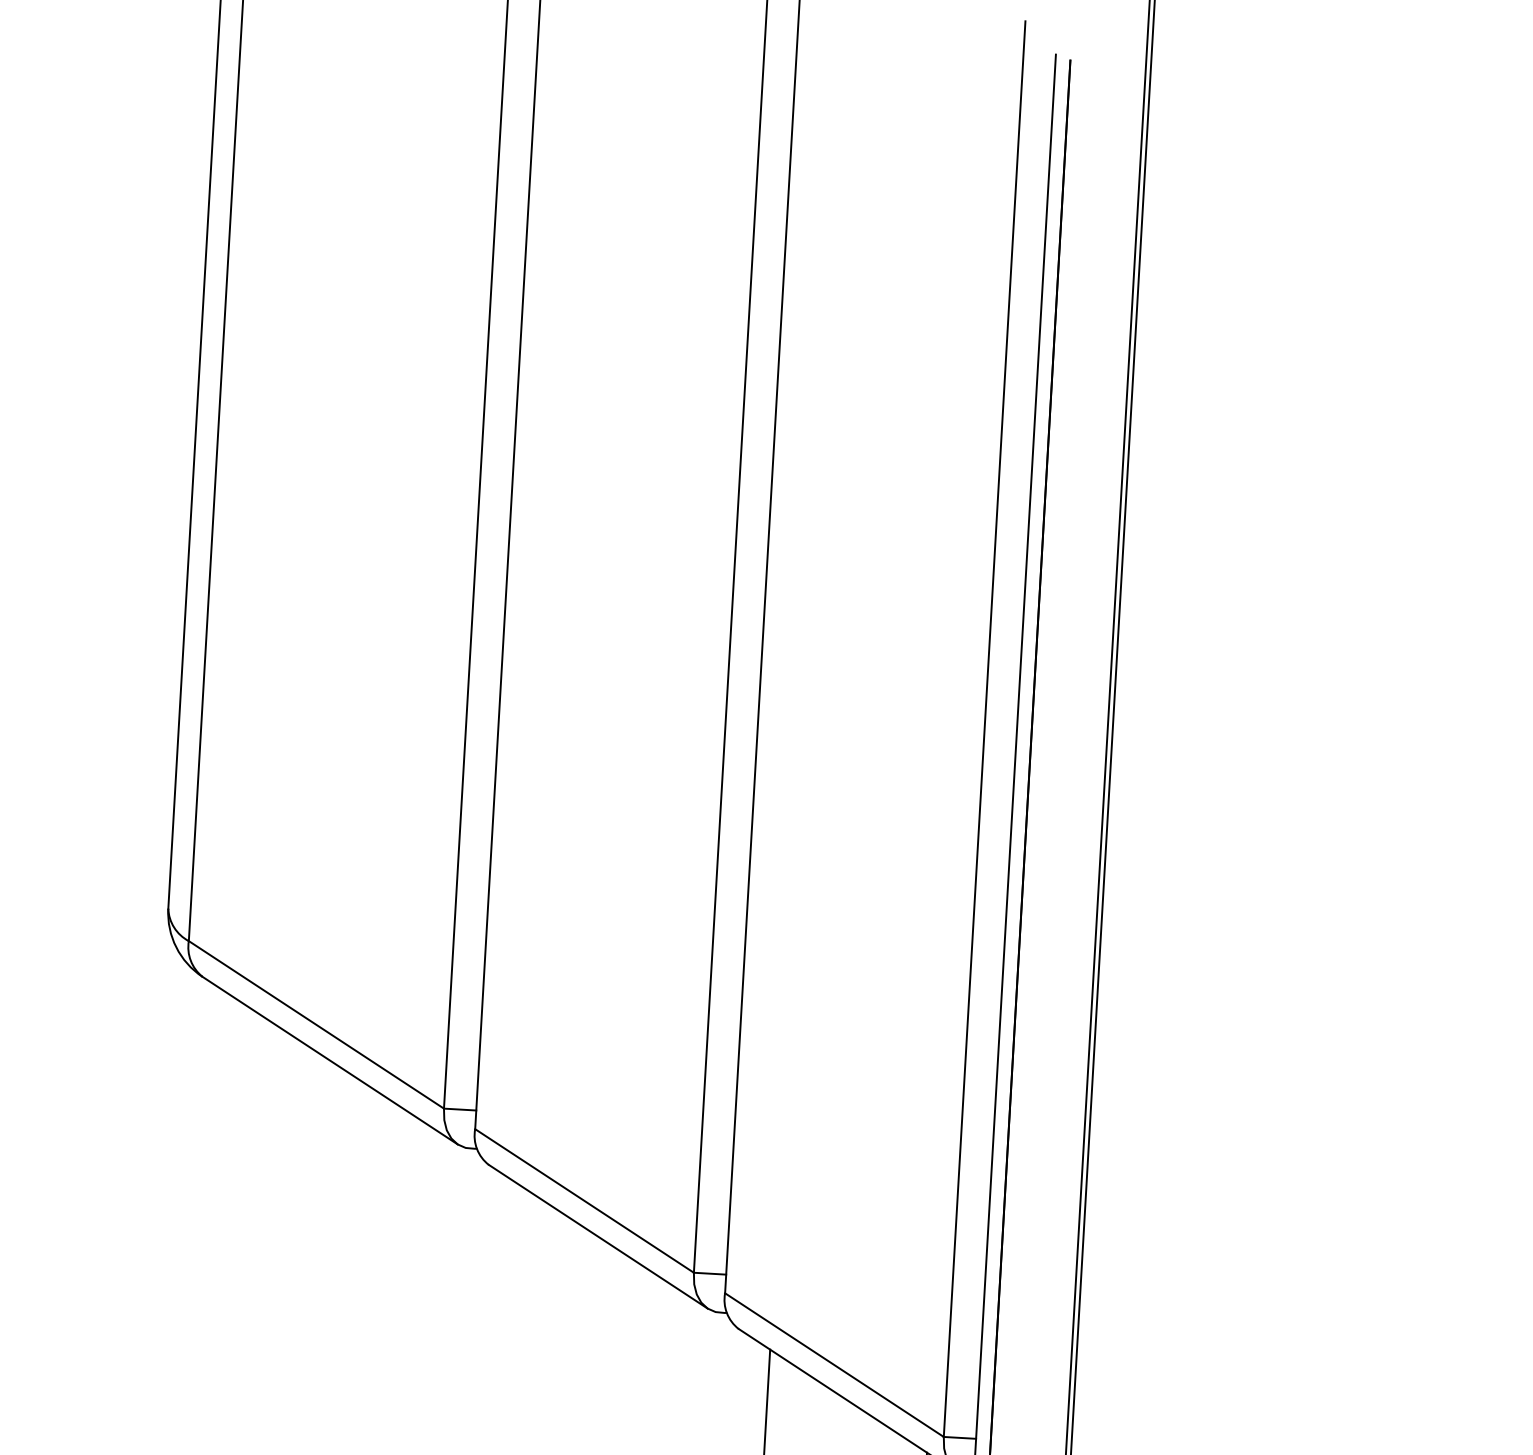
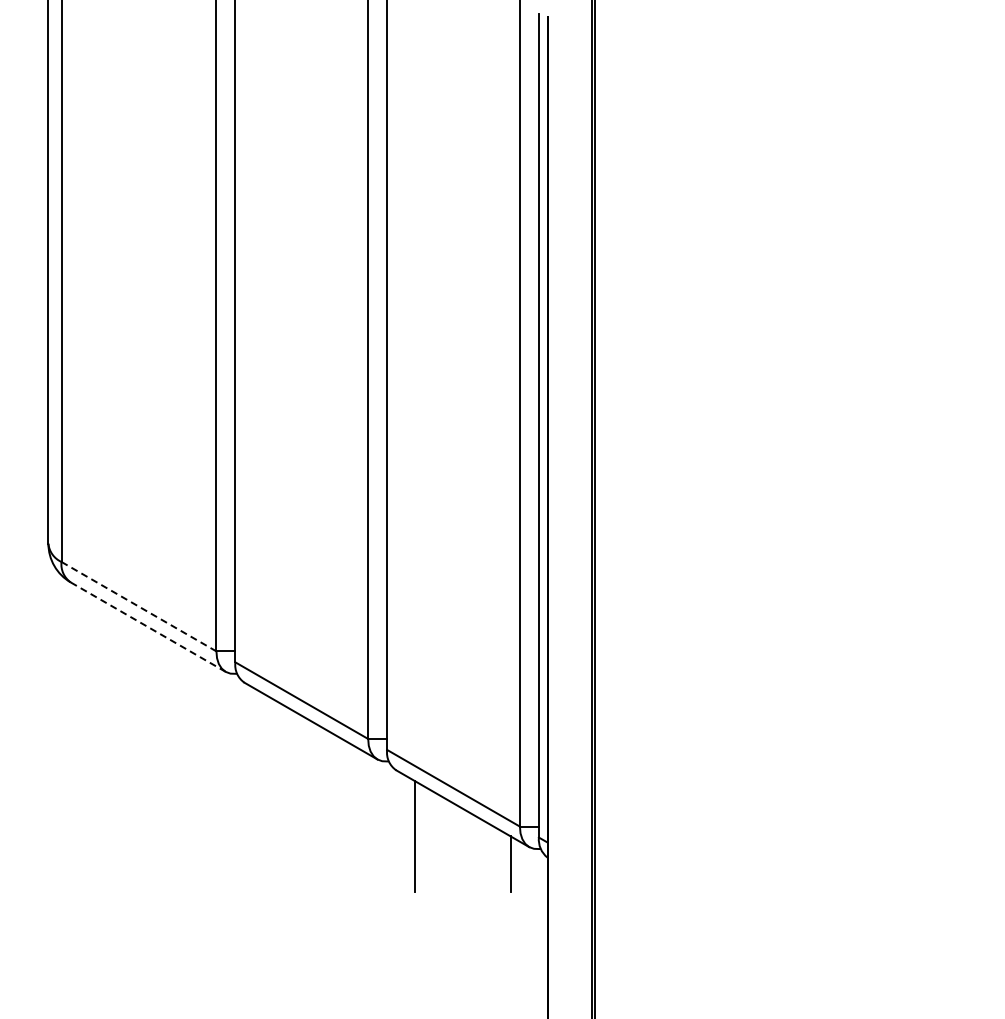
line: (317, 1024) -> (139, 606), solid -> dashed
line: (330, 1061) -> (148, 627), solid -> dashed

